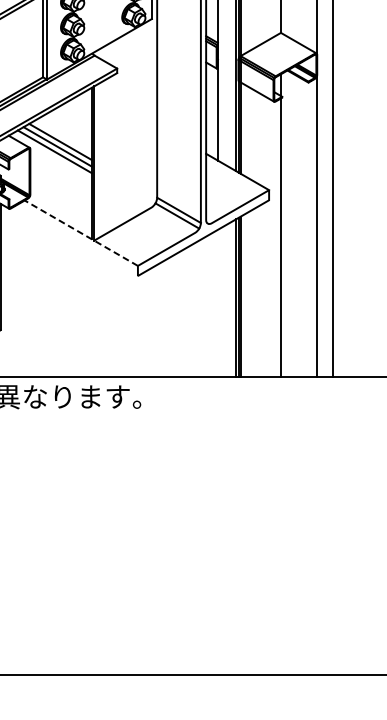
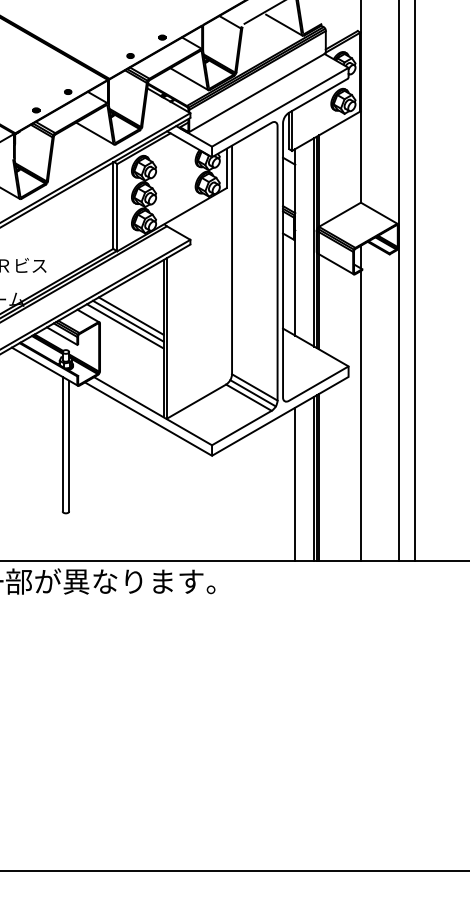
line: (172, 220) -> (248, 397), added
line: (80, 232) -> (152, 410), dashed -> solid
line: (76, 240) -> (148, 418), added
line: (218, 302) -> (295, 483), added

